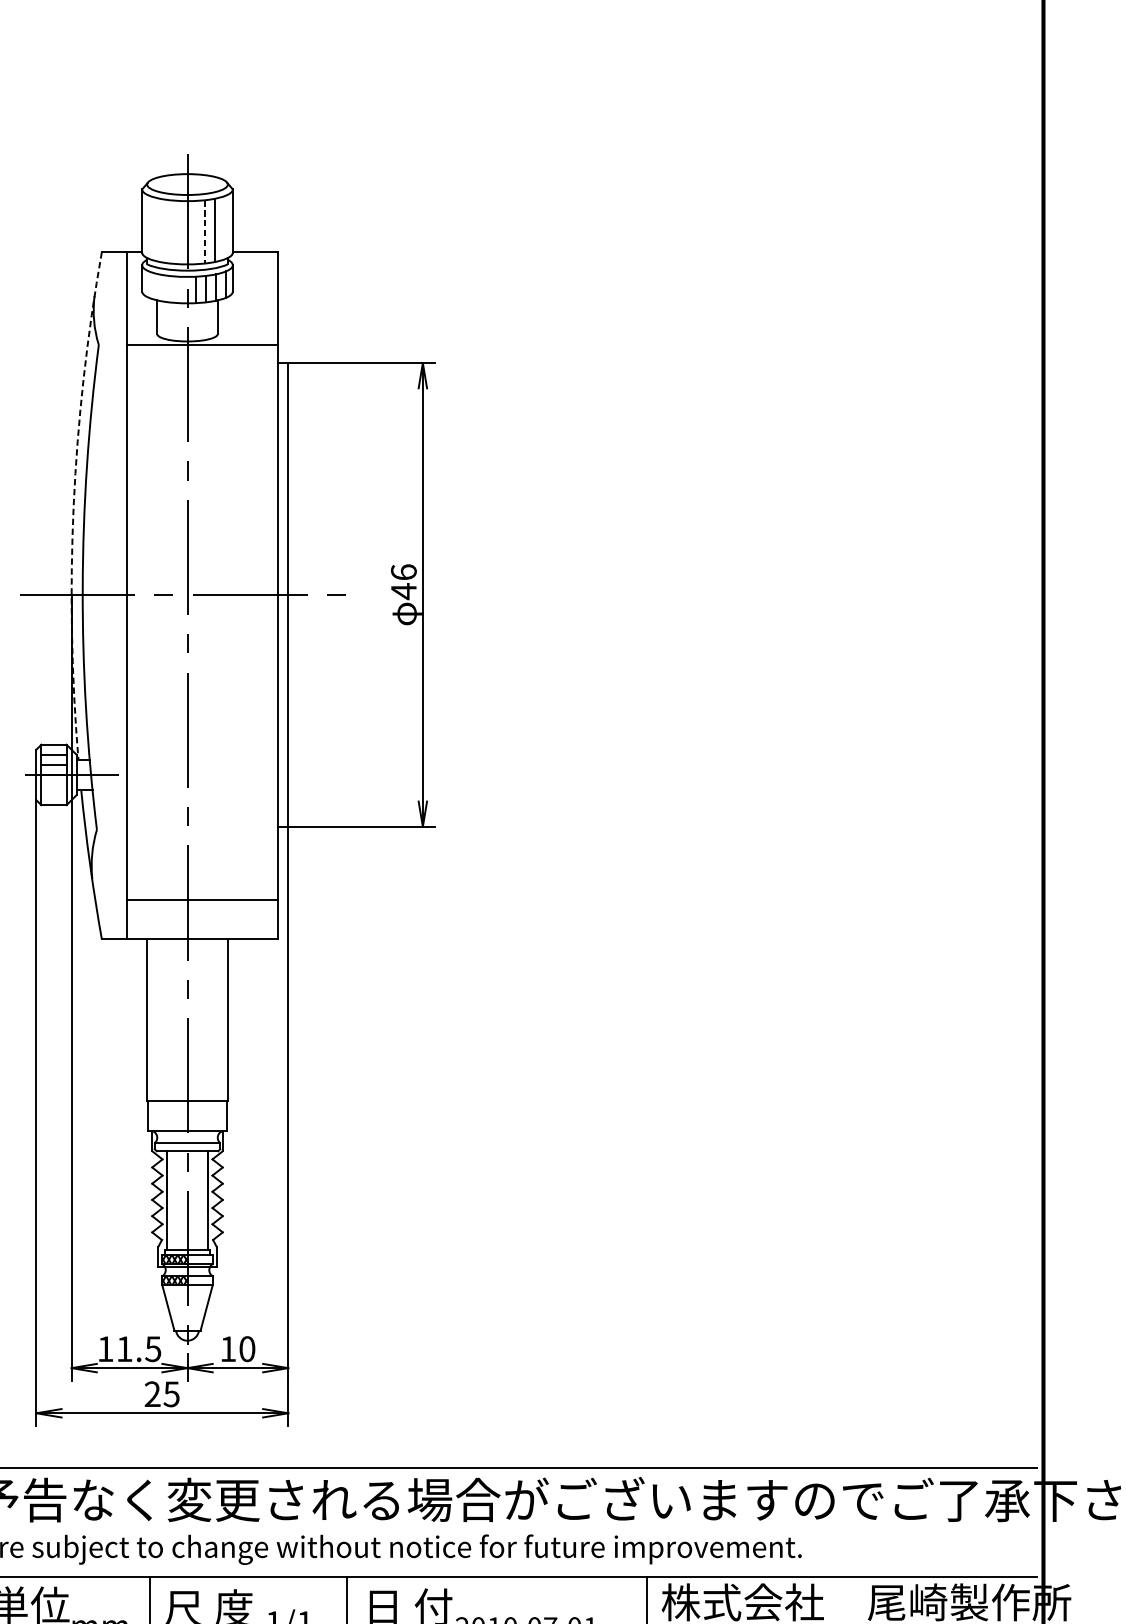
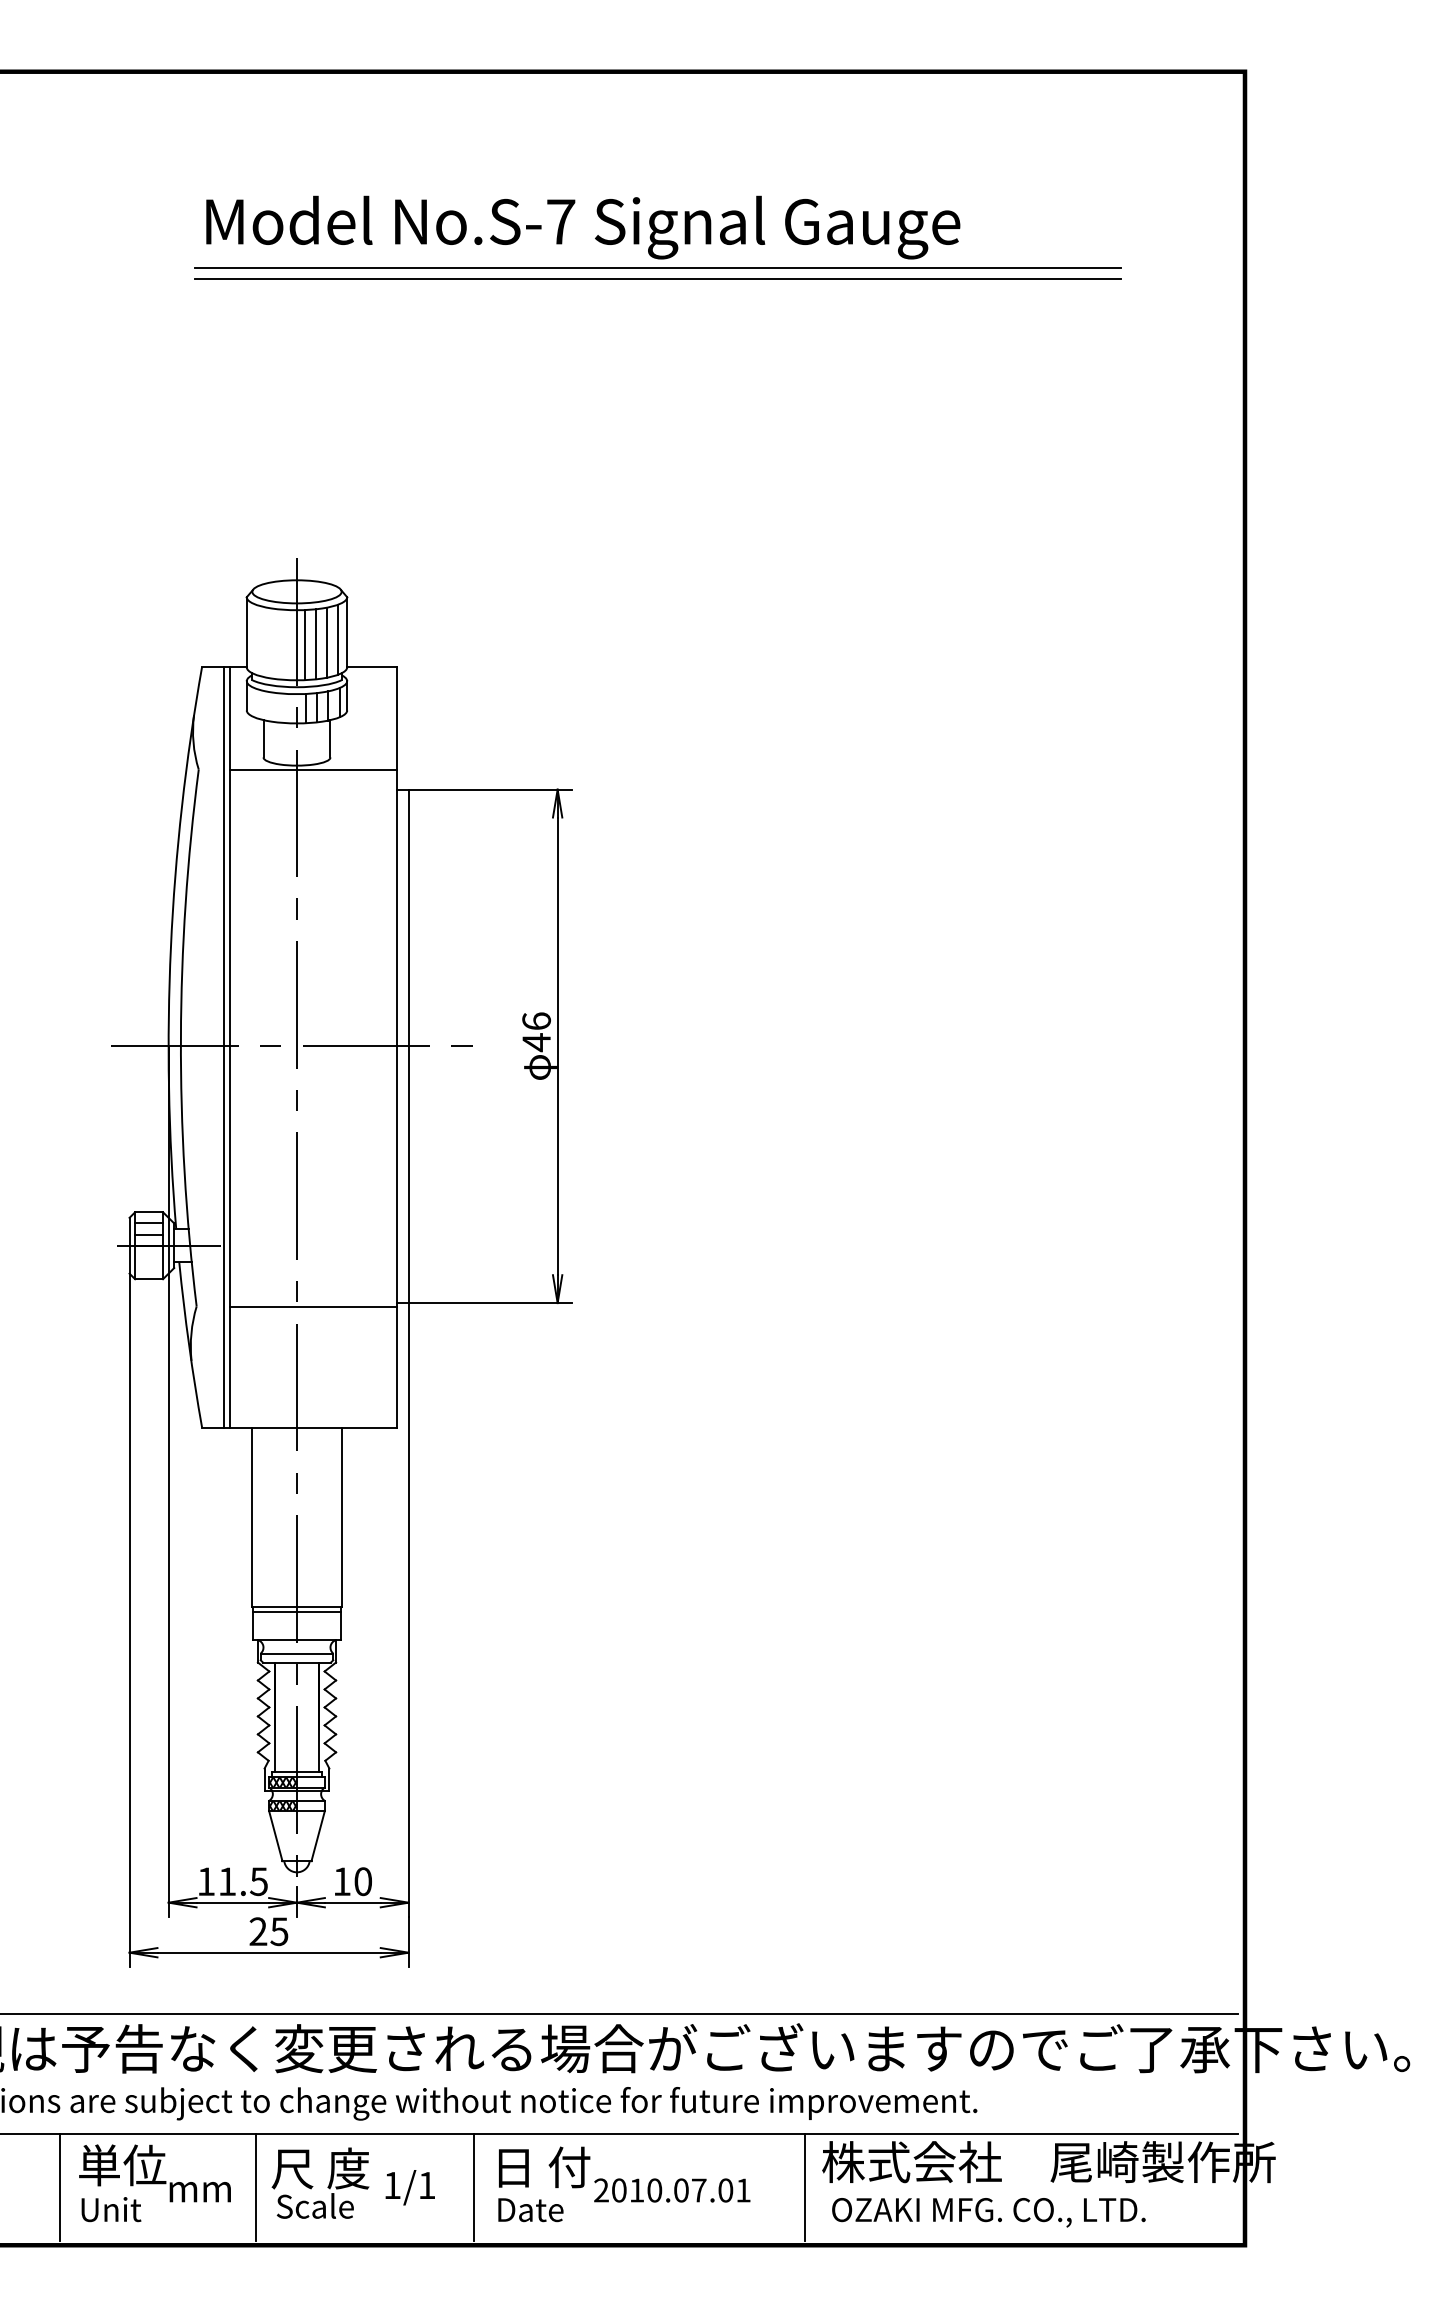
line: (224, 227) -> (338, 639), added
line: (205, 232) -> (316, 644), dashed -> solid
line: (194, 233) -> (304, 645), added
arc: (73, 505) -> (170, 947), dashed -> solid
line: (122, 595) -> (224, 1046), added
line: (202, 900) -> (313, 1306), moved
line: (187, 1106) -> (296, 1612), added

